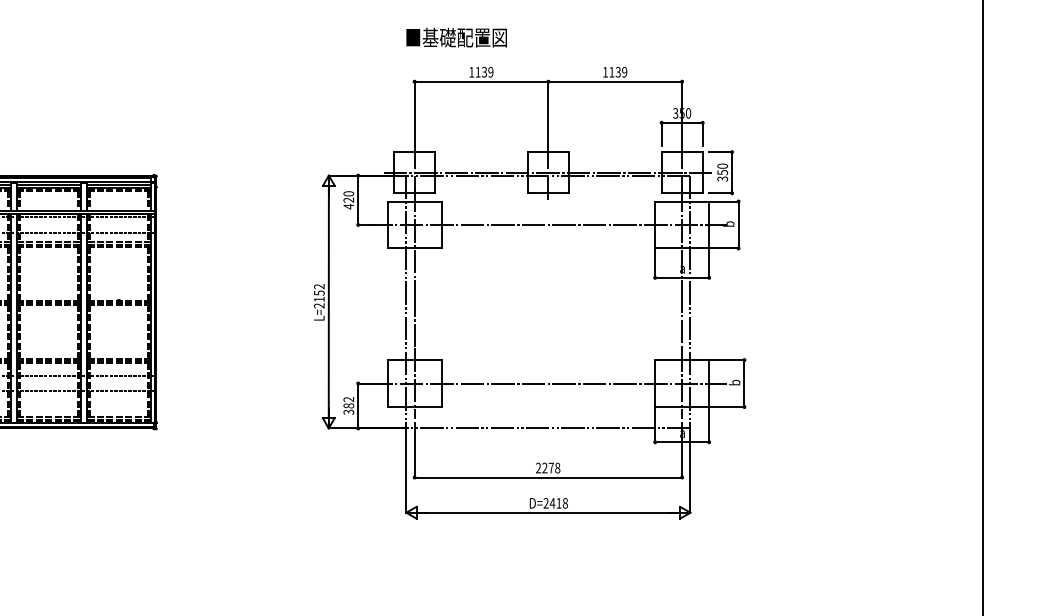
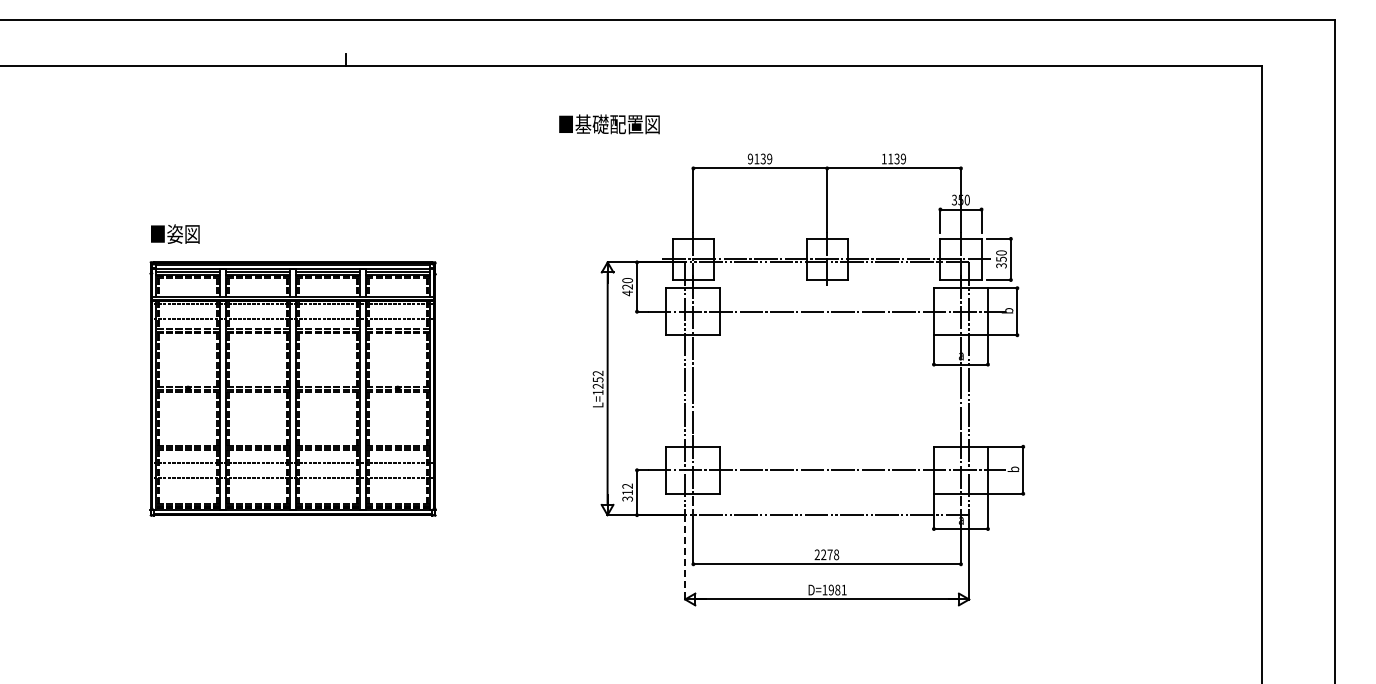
text: (456, 37) -> (609, 124), moved
text: (471, 71) -> (750, 158), 1139 -> 9139
text: (318, 302) -> (597, 389), L=2152 -> L=1252
text: (348, 405) -> (627, 492), 382 -> 312
line: (406, 470) -> (685, 557), solid -> dashed
text: (555, 502) -> (834, 589), D=2418 -> D=1981

